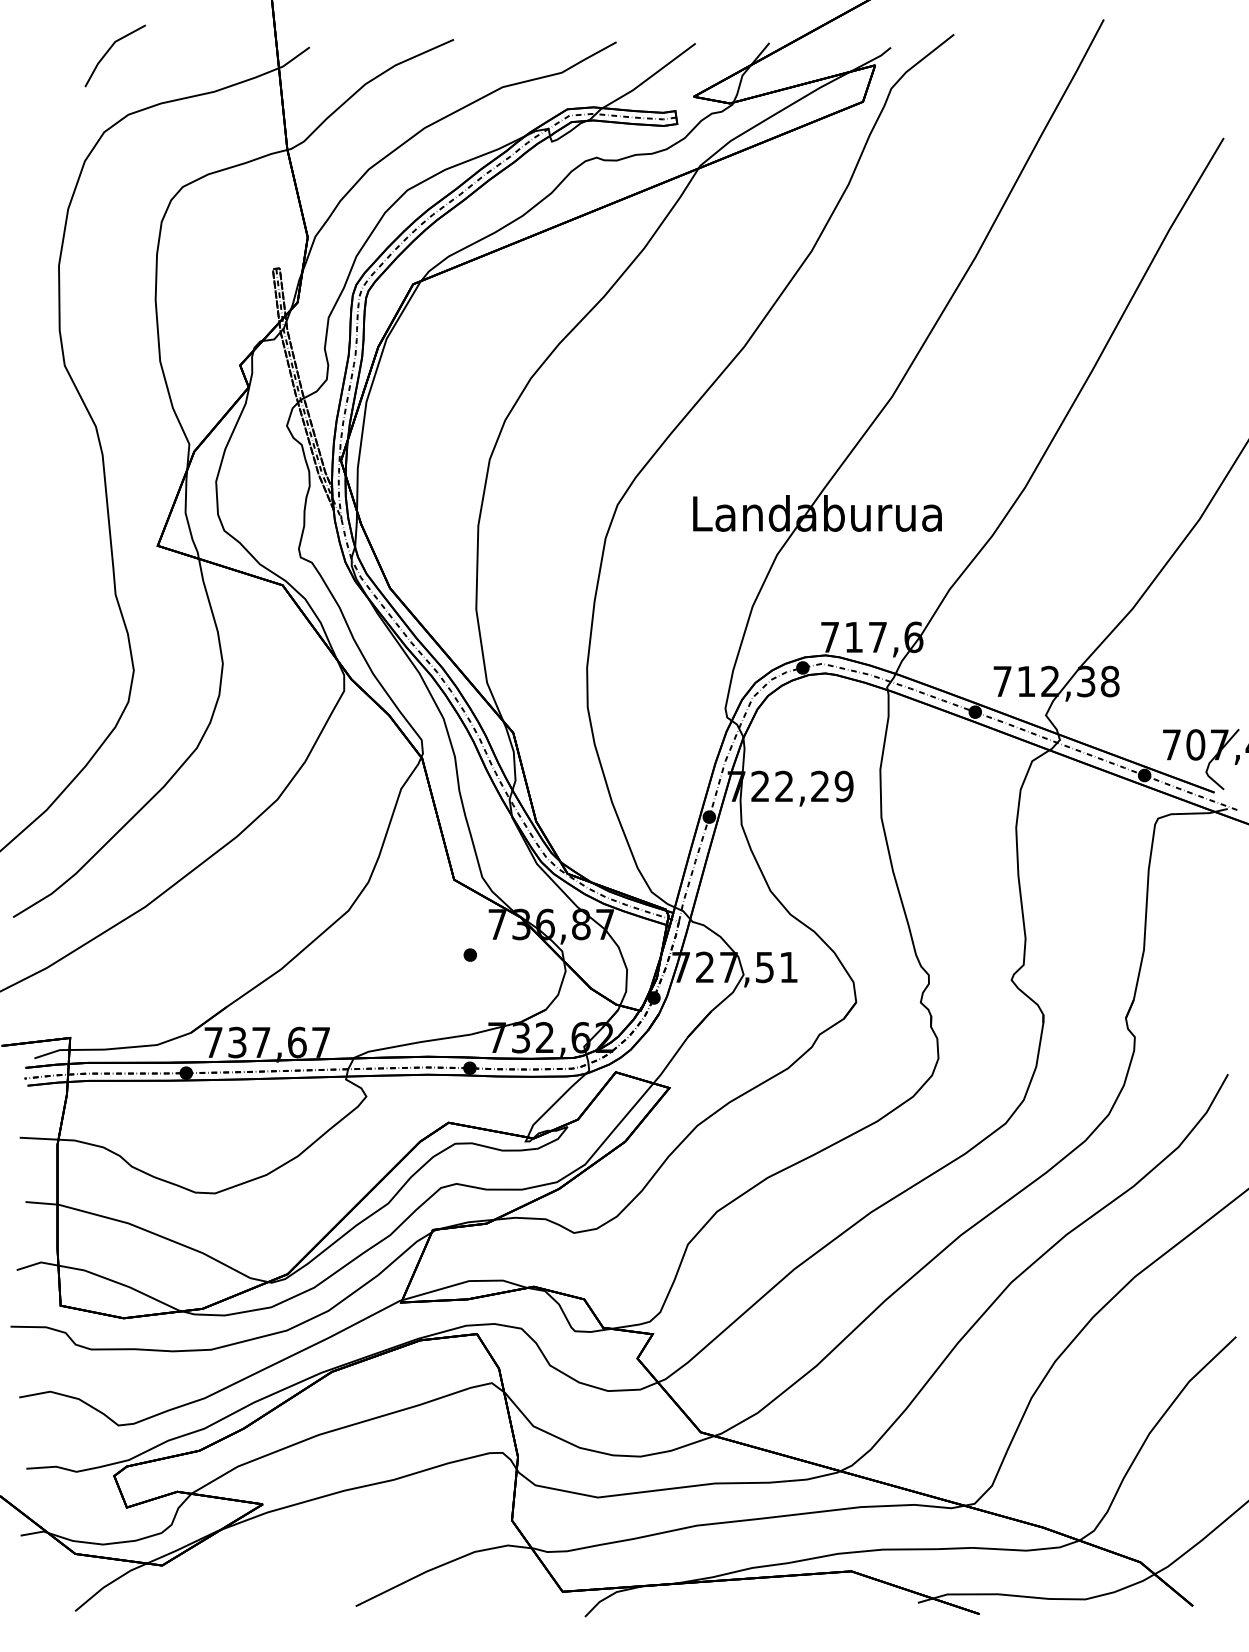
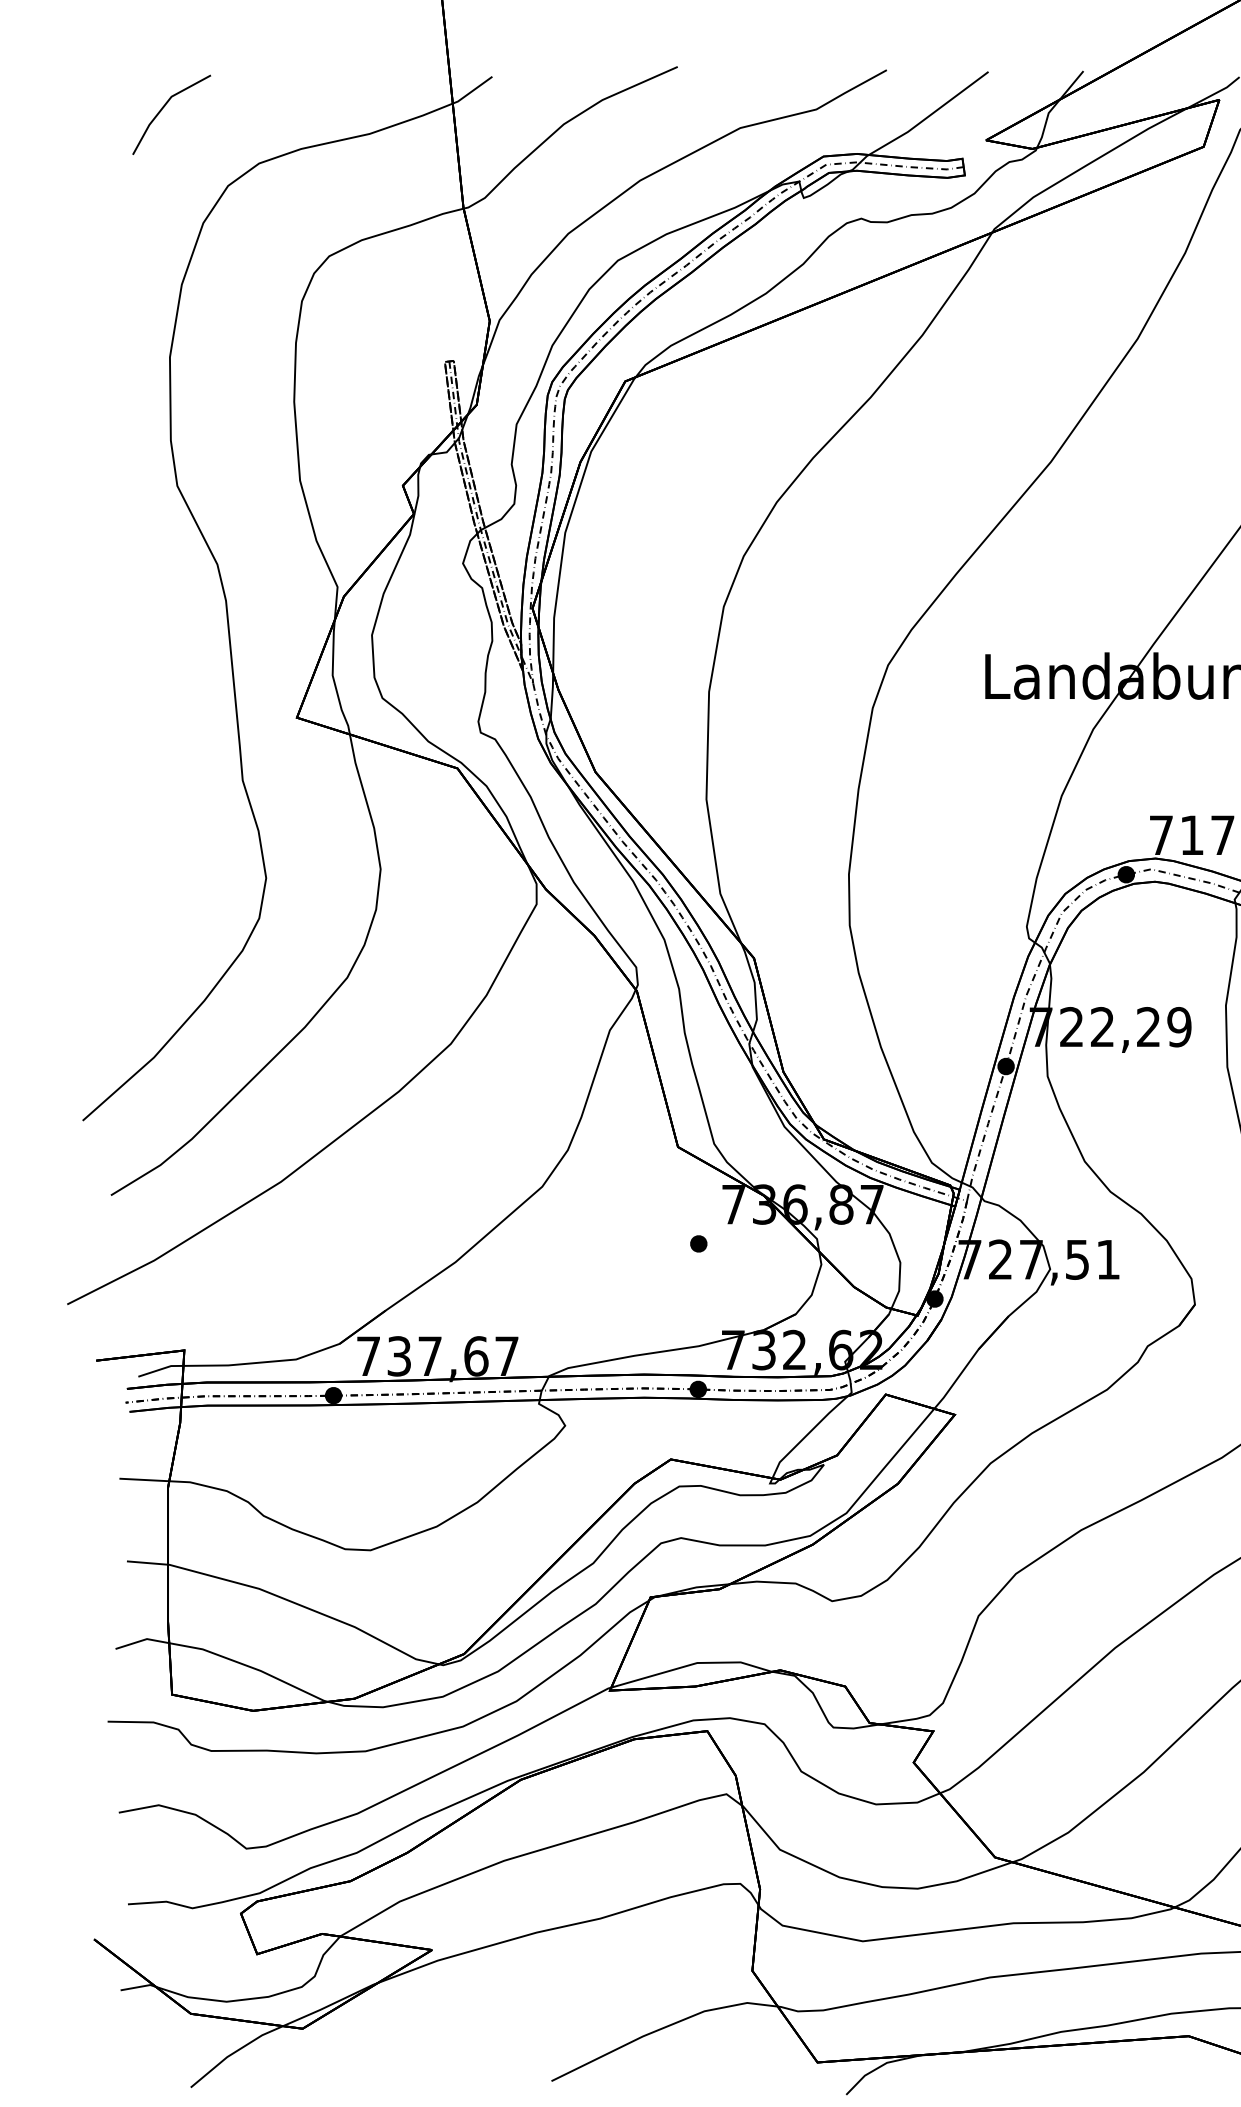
line: (108, 52) -> (162, 110), moved

